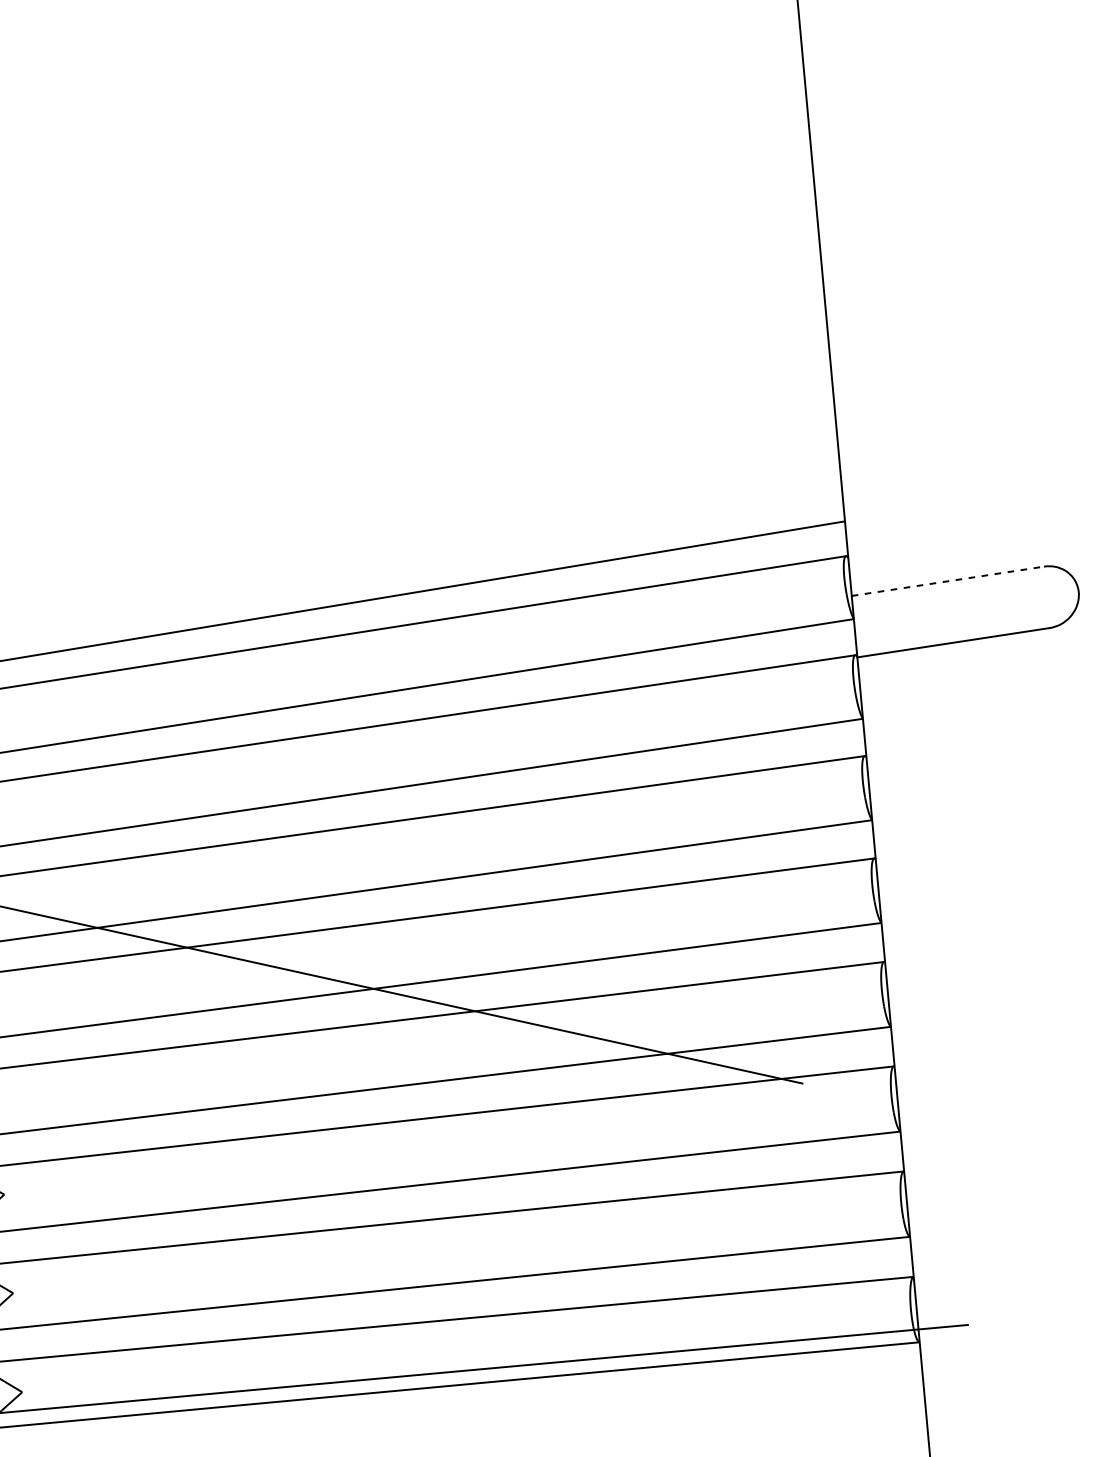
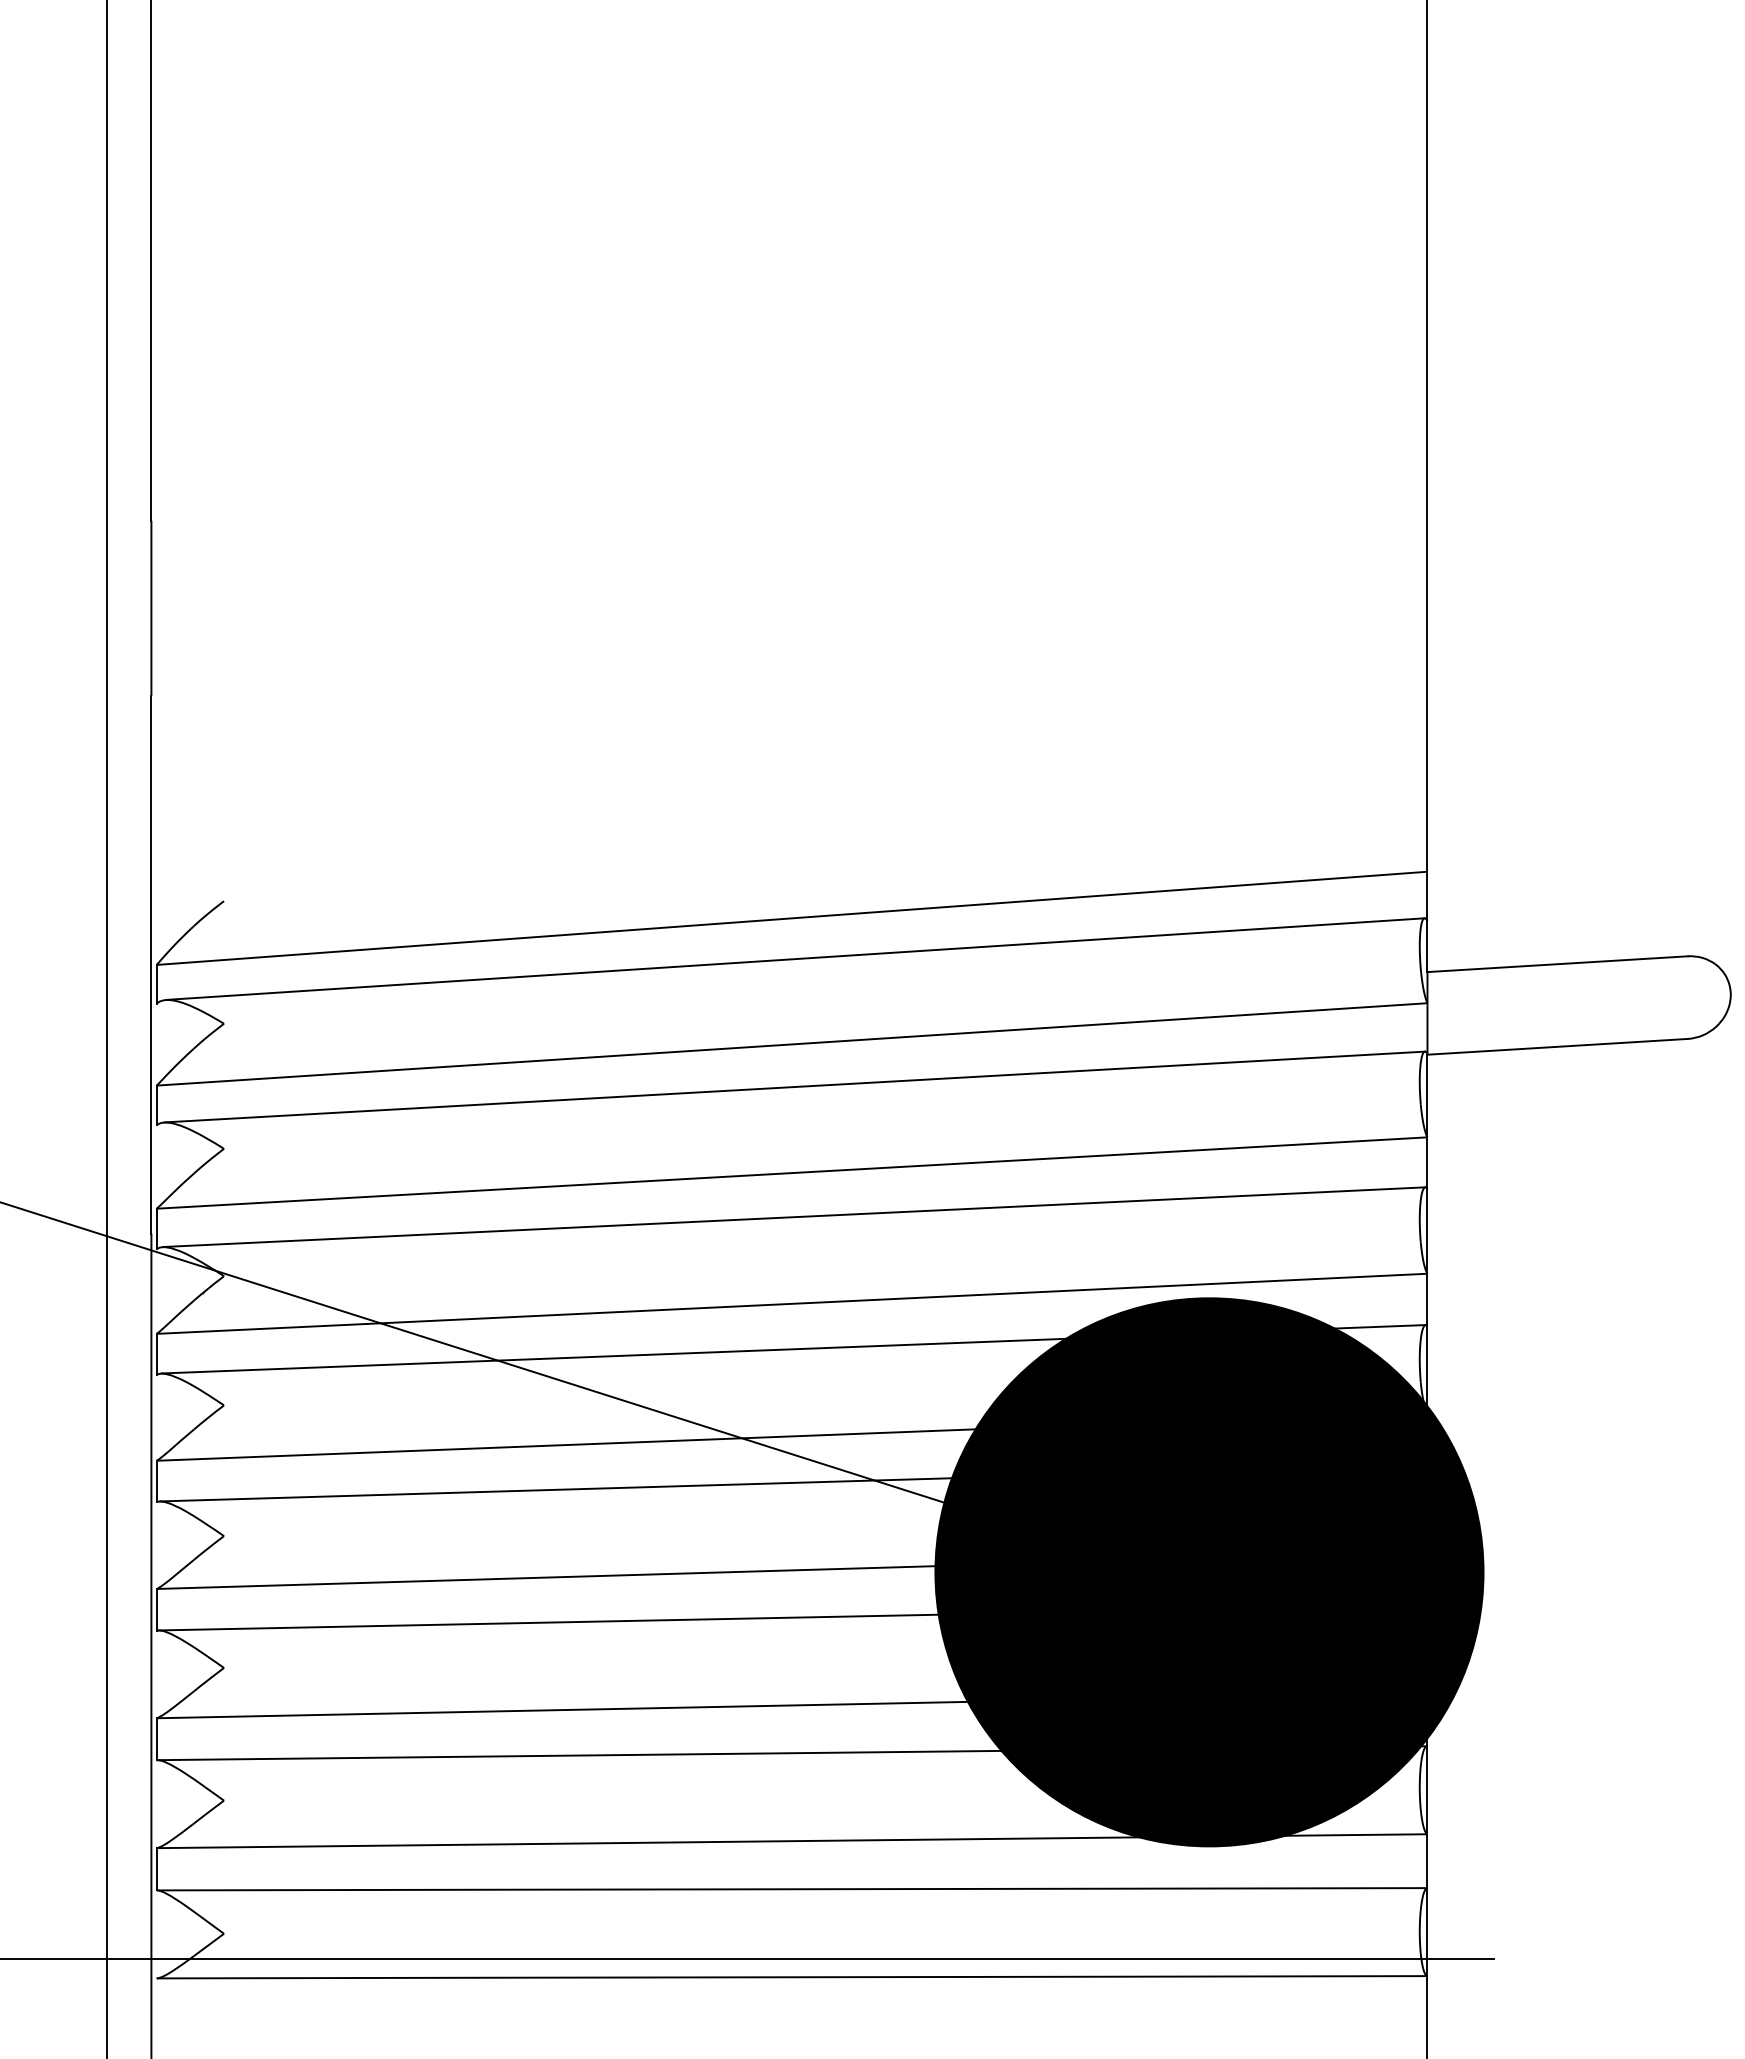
line: (947, 581) -> (1557, 964), dashed -> solid
fill: (730, 1057) -> (1209, 1572), added

